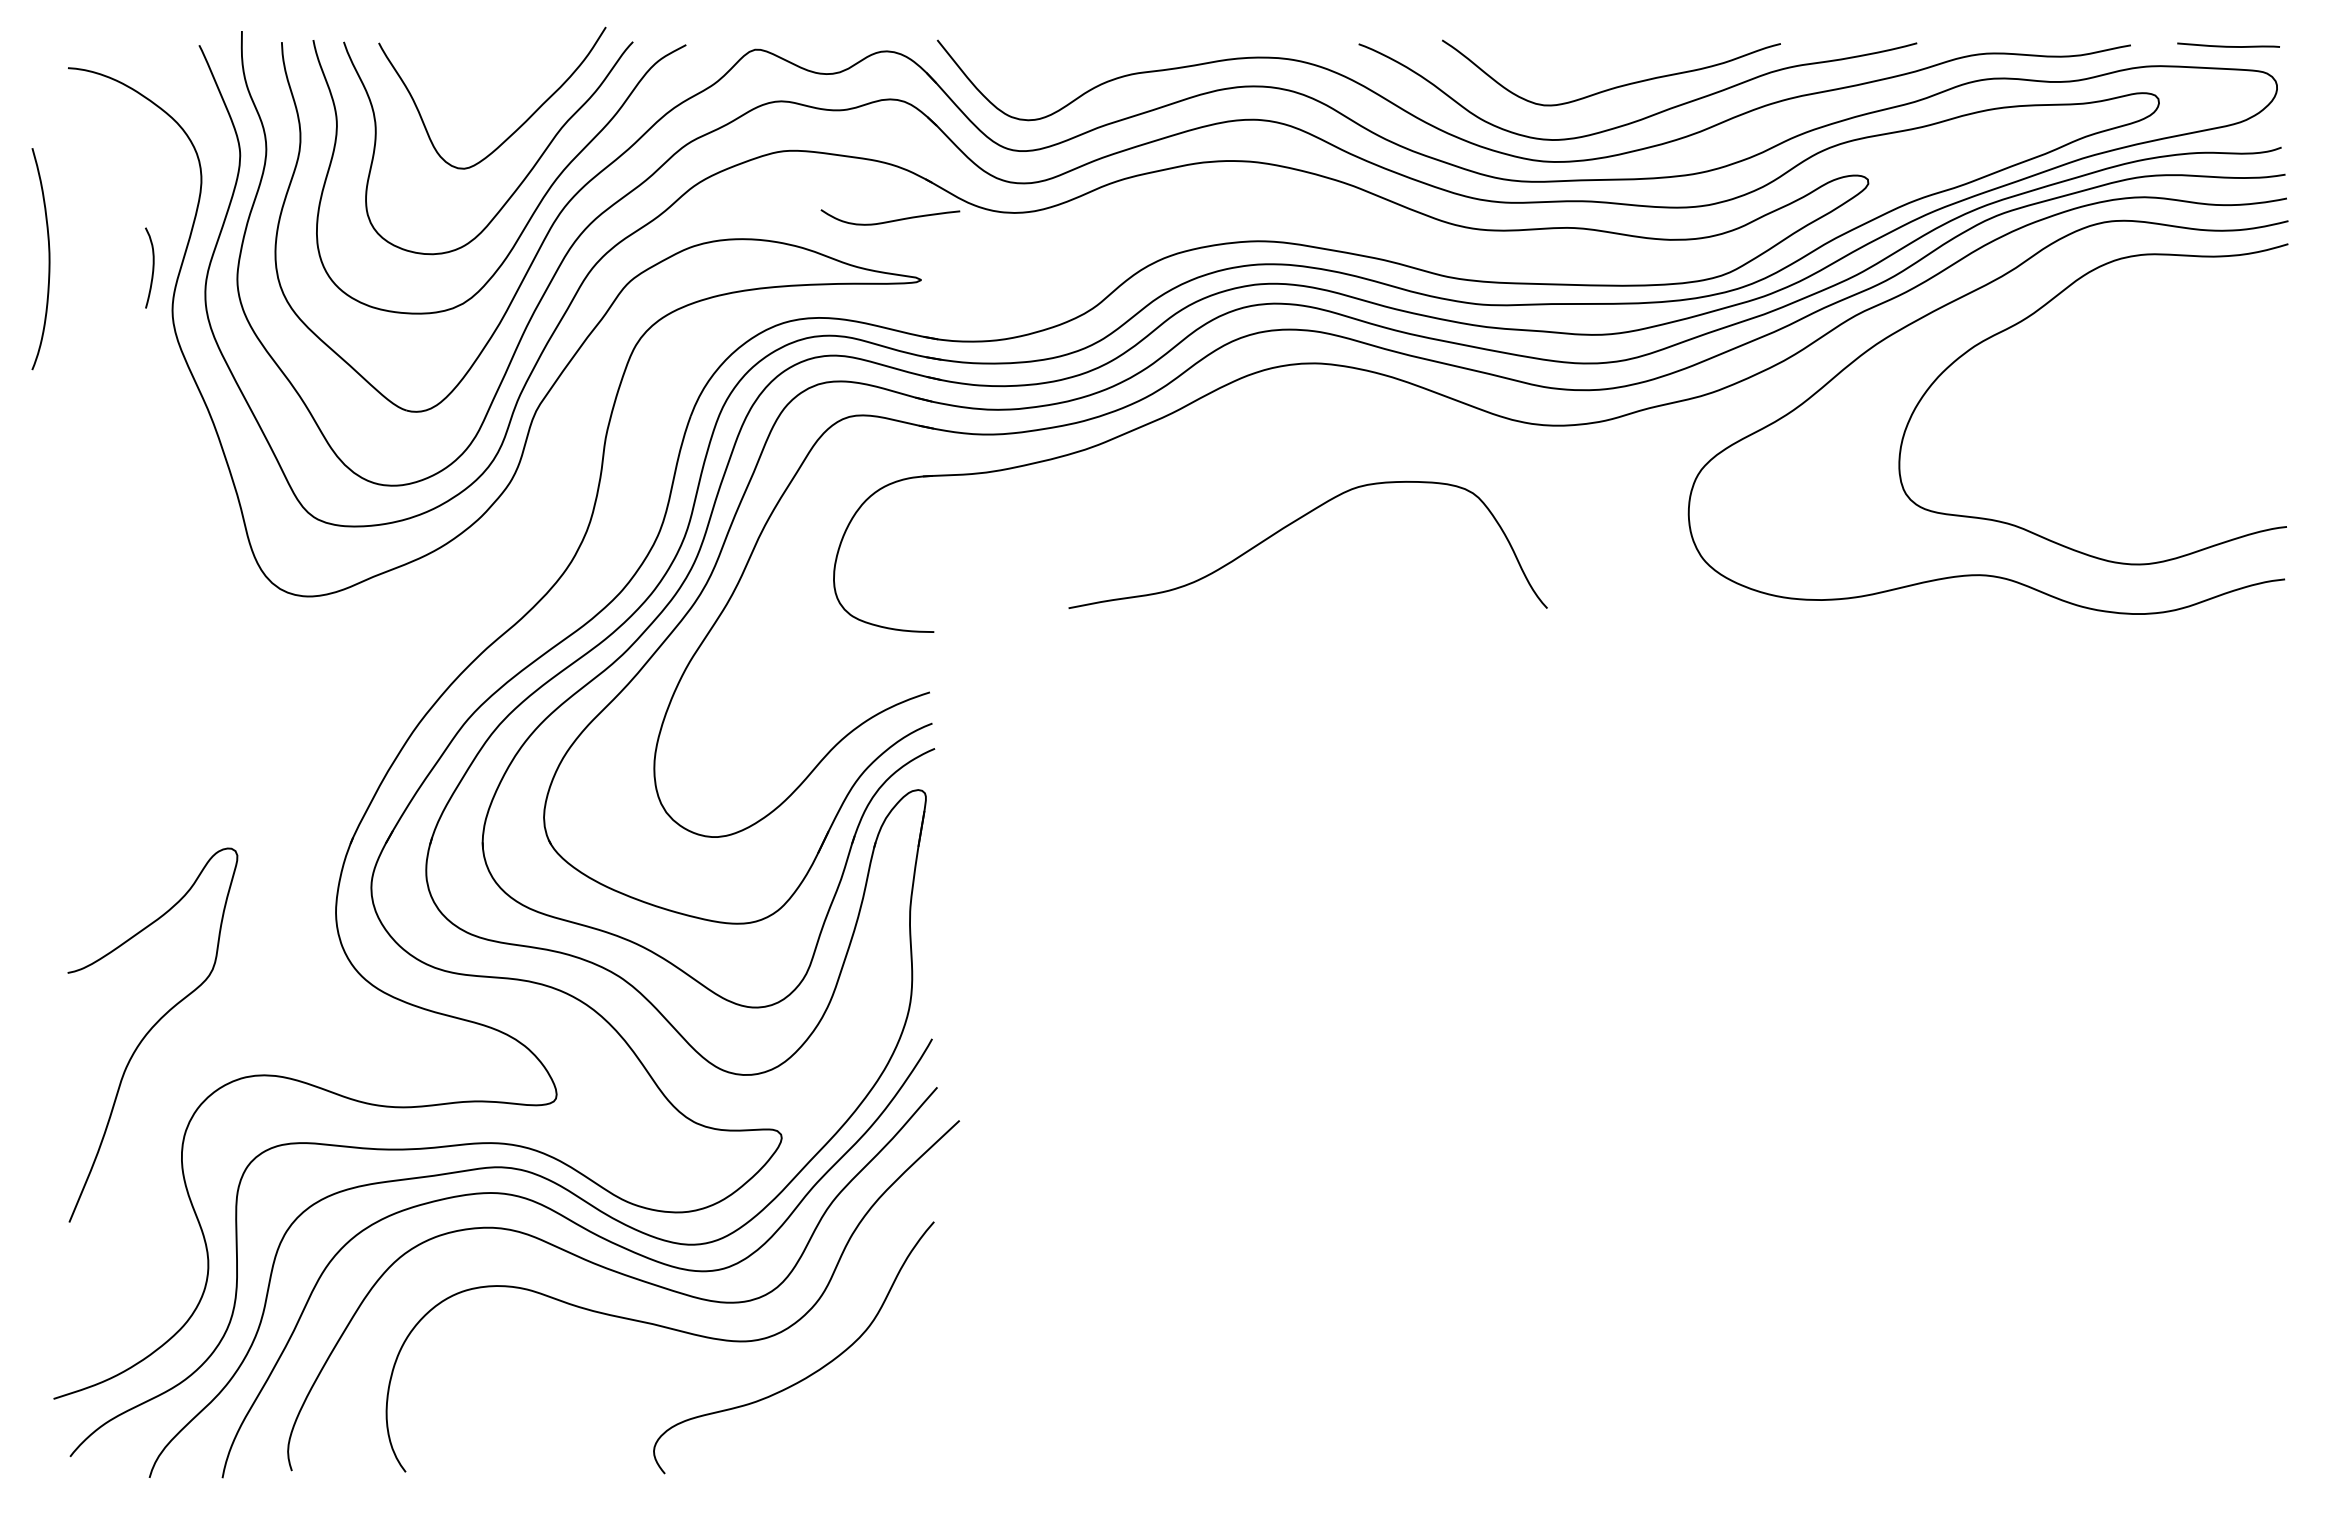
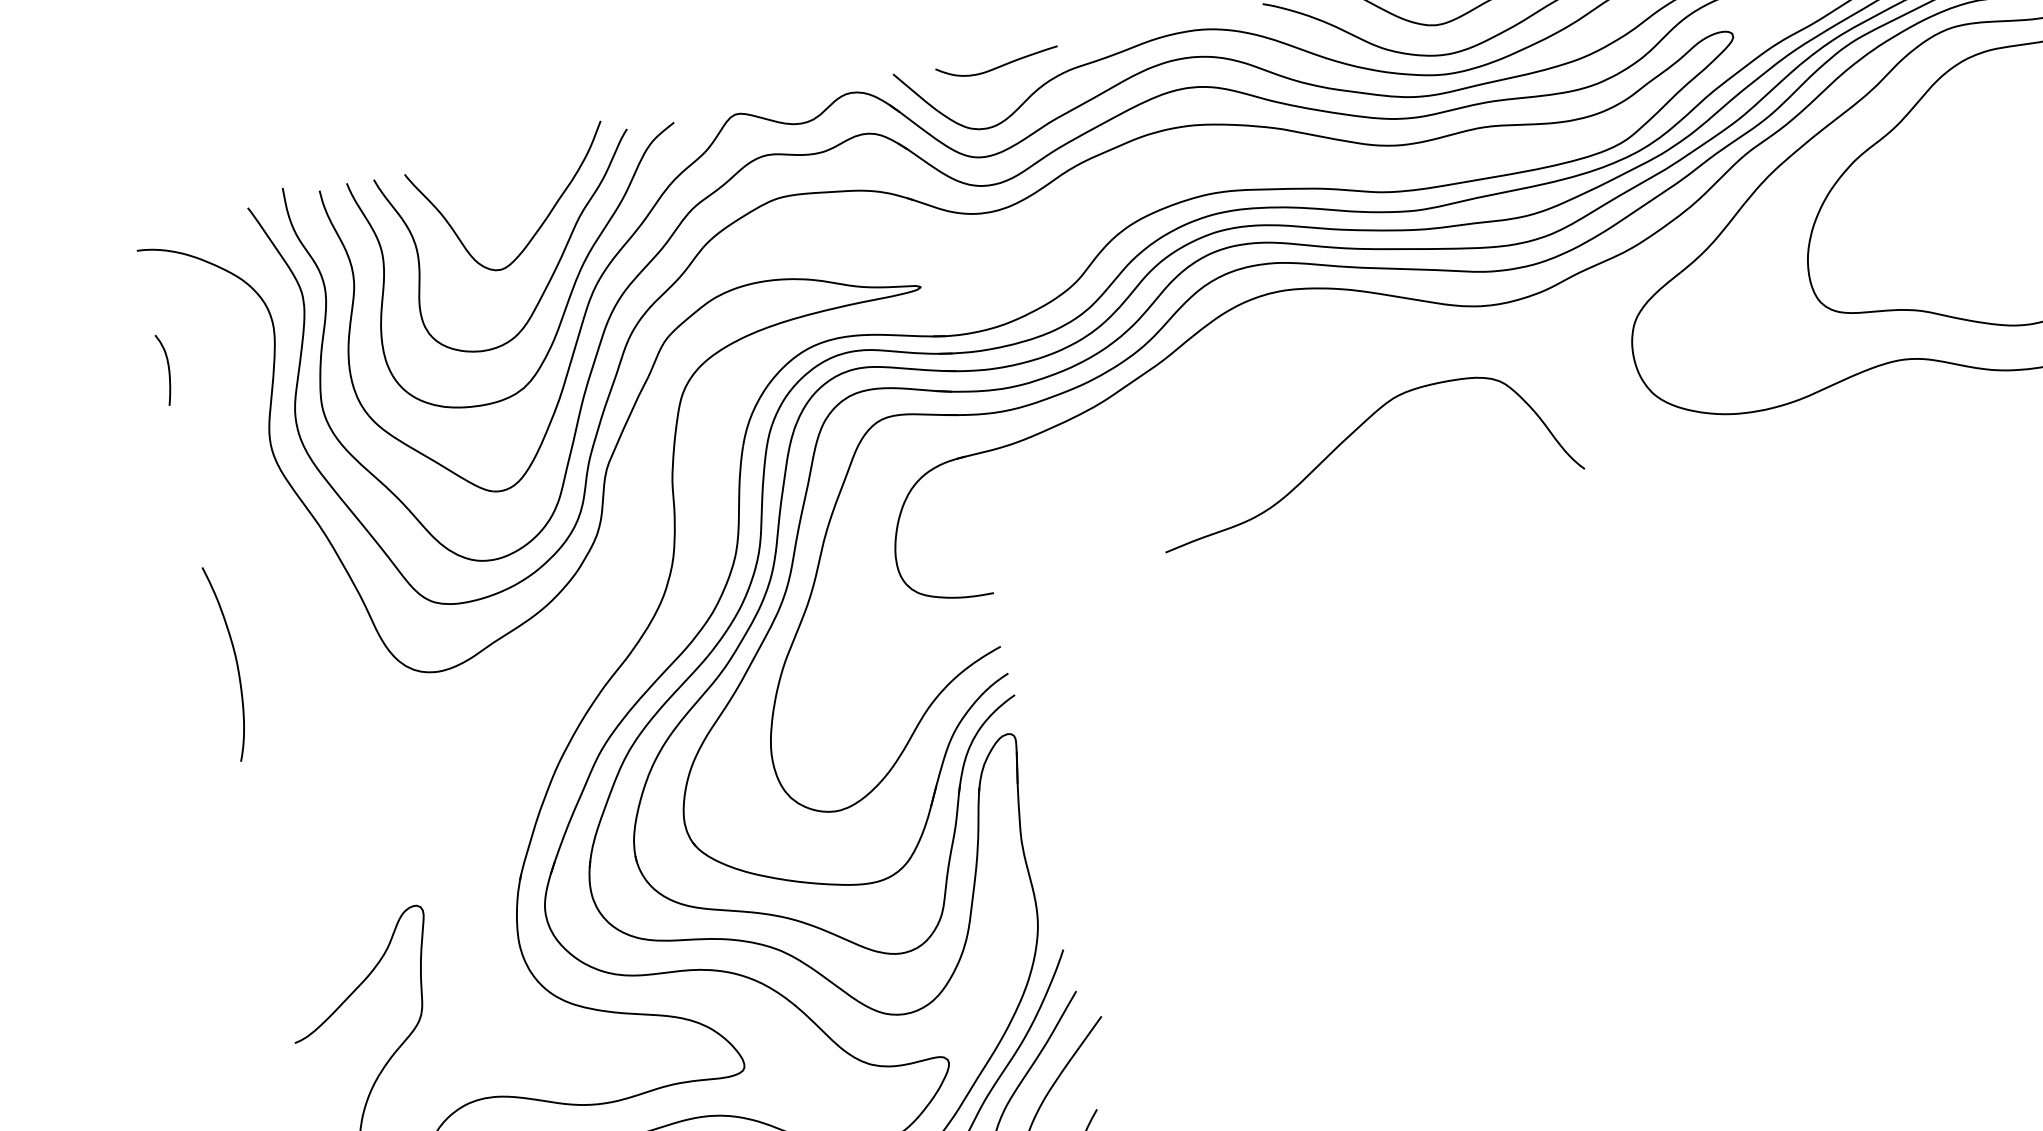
curve: (890, 220) -> (998, 66), moved
curve: (48, 259) -> (235, 662), moved
curve: (152, 267) -> (168, 368), moved
curve: (1293, 523) -> (1347, 439), moved

